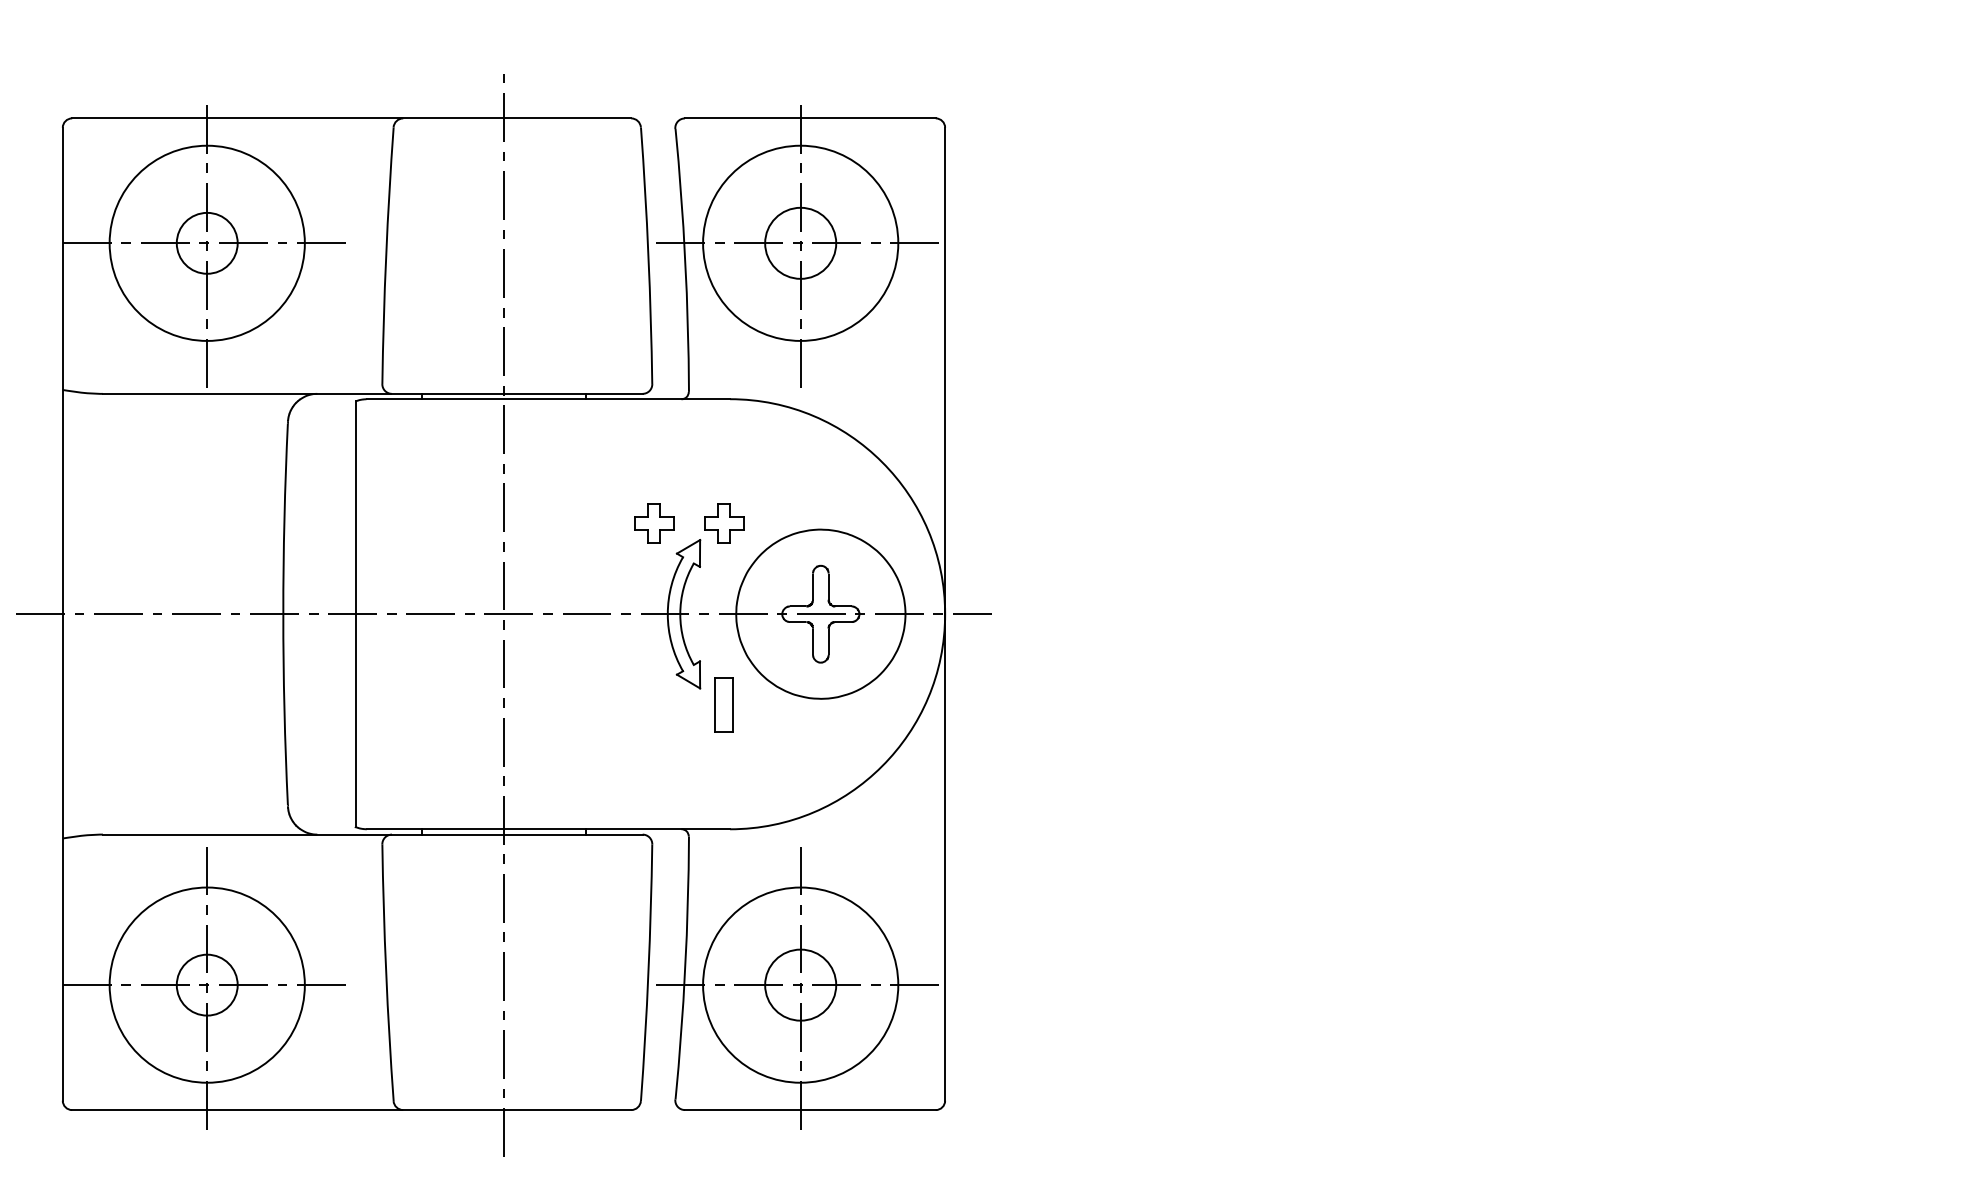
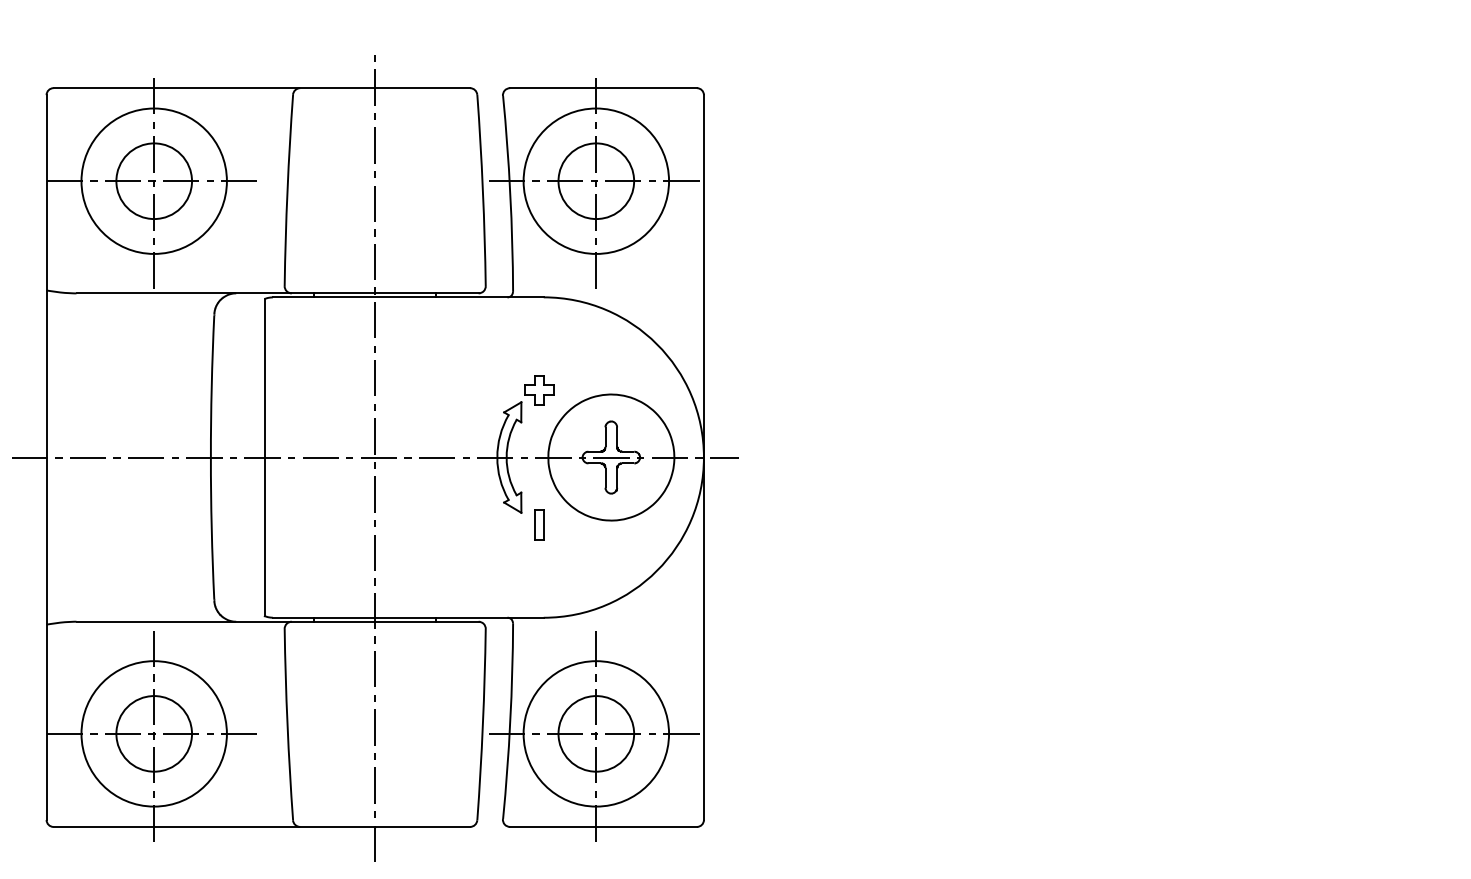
circle: (207, 243) -> (154, 181), size x1.67
circle: (800, 243) -> (596, 181), size x1.43
part: (654, 523) -> (487, 389), removed
part: (723, 704) -> (538, 524), size x0.71
circle: (207, 984) -> (154, 733), size x1.67
circle: (800, 984) -> (596, 733), size x1.43

